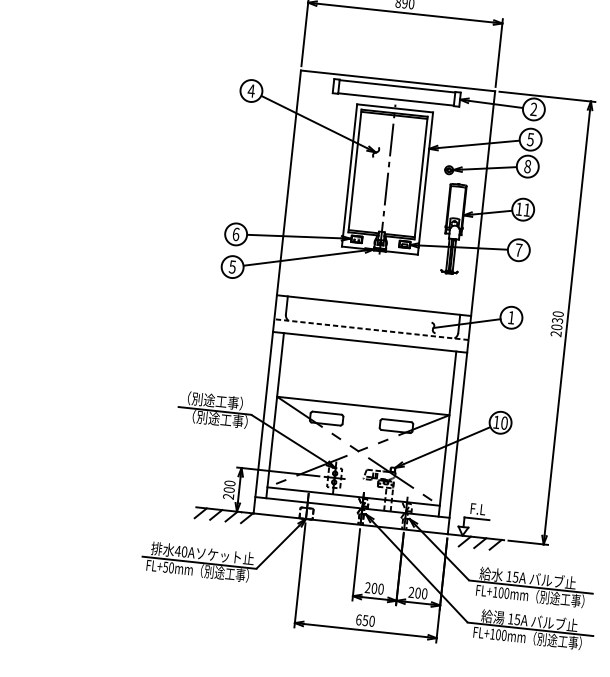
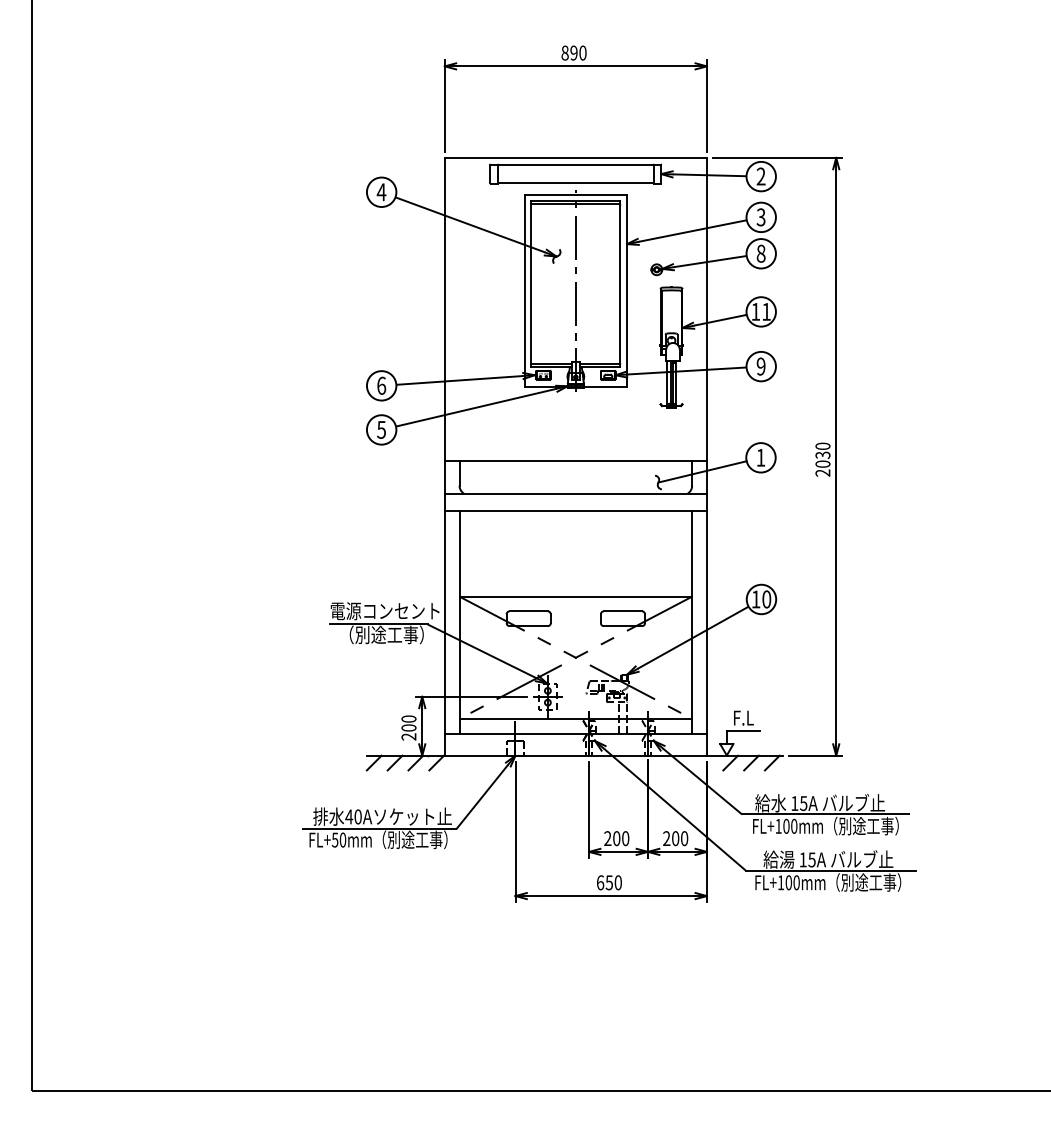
text: (530, 139) -> (761, 216), 5 -> 3
text: (518, 250) -> (760, 366), 7 -> 9
line: (371, 329) -> (575, 493), dashed -> solid
text: (220, 401) -> (384, 610), （別途工事） -> 電源コンセント

